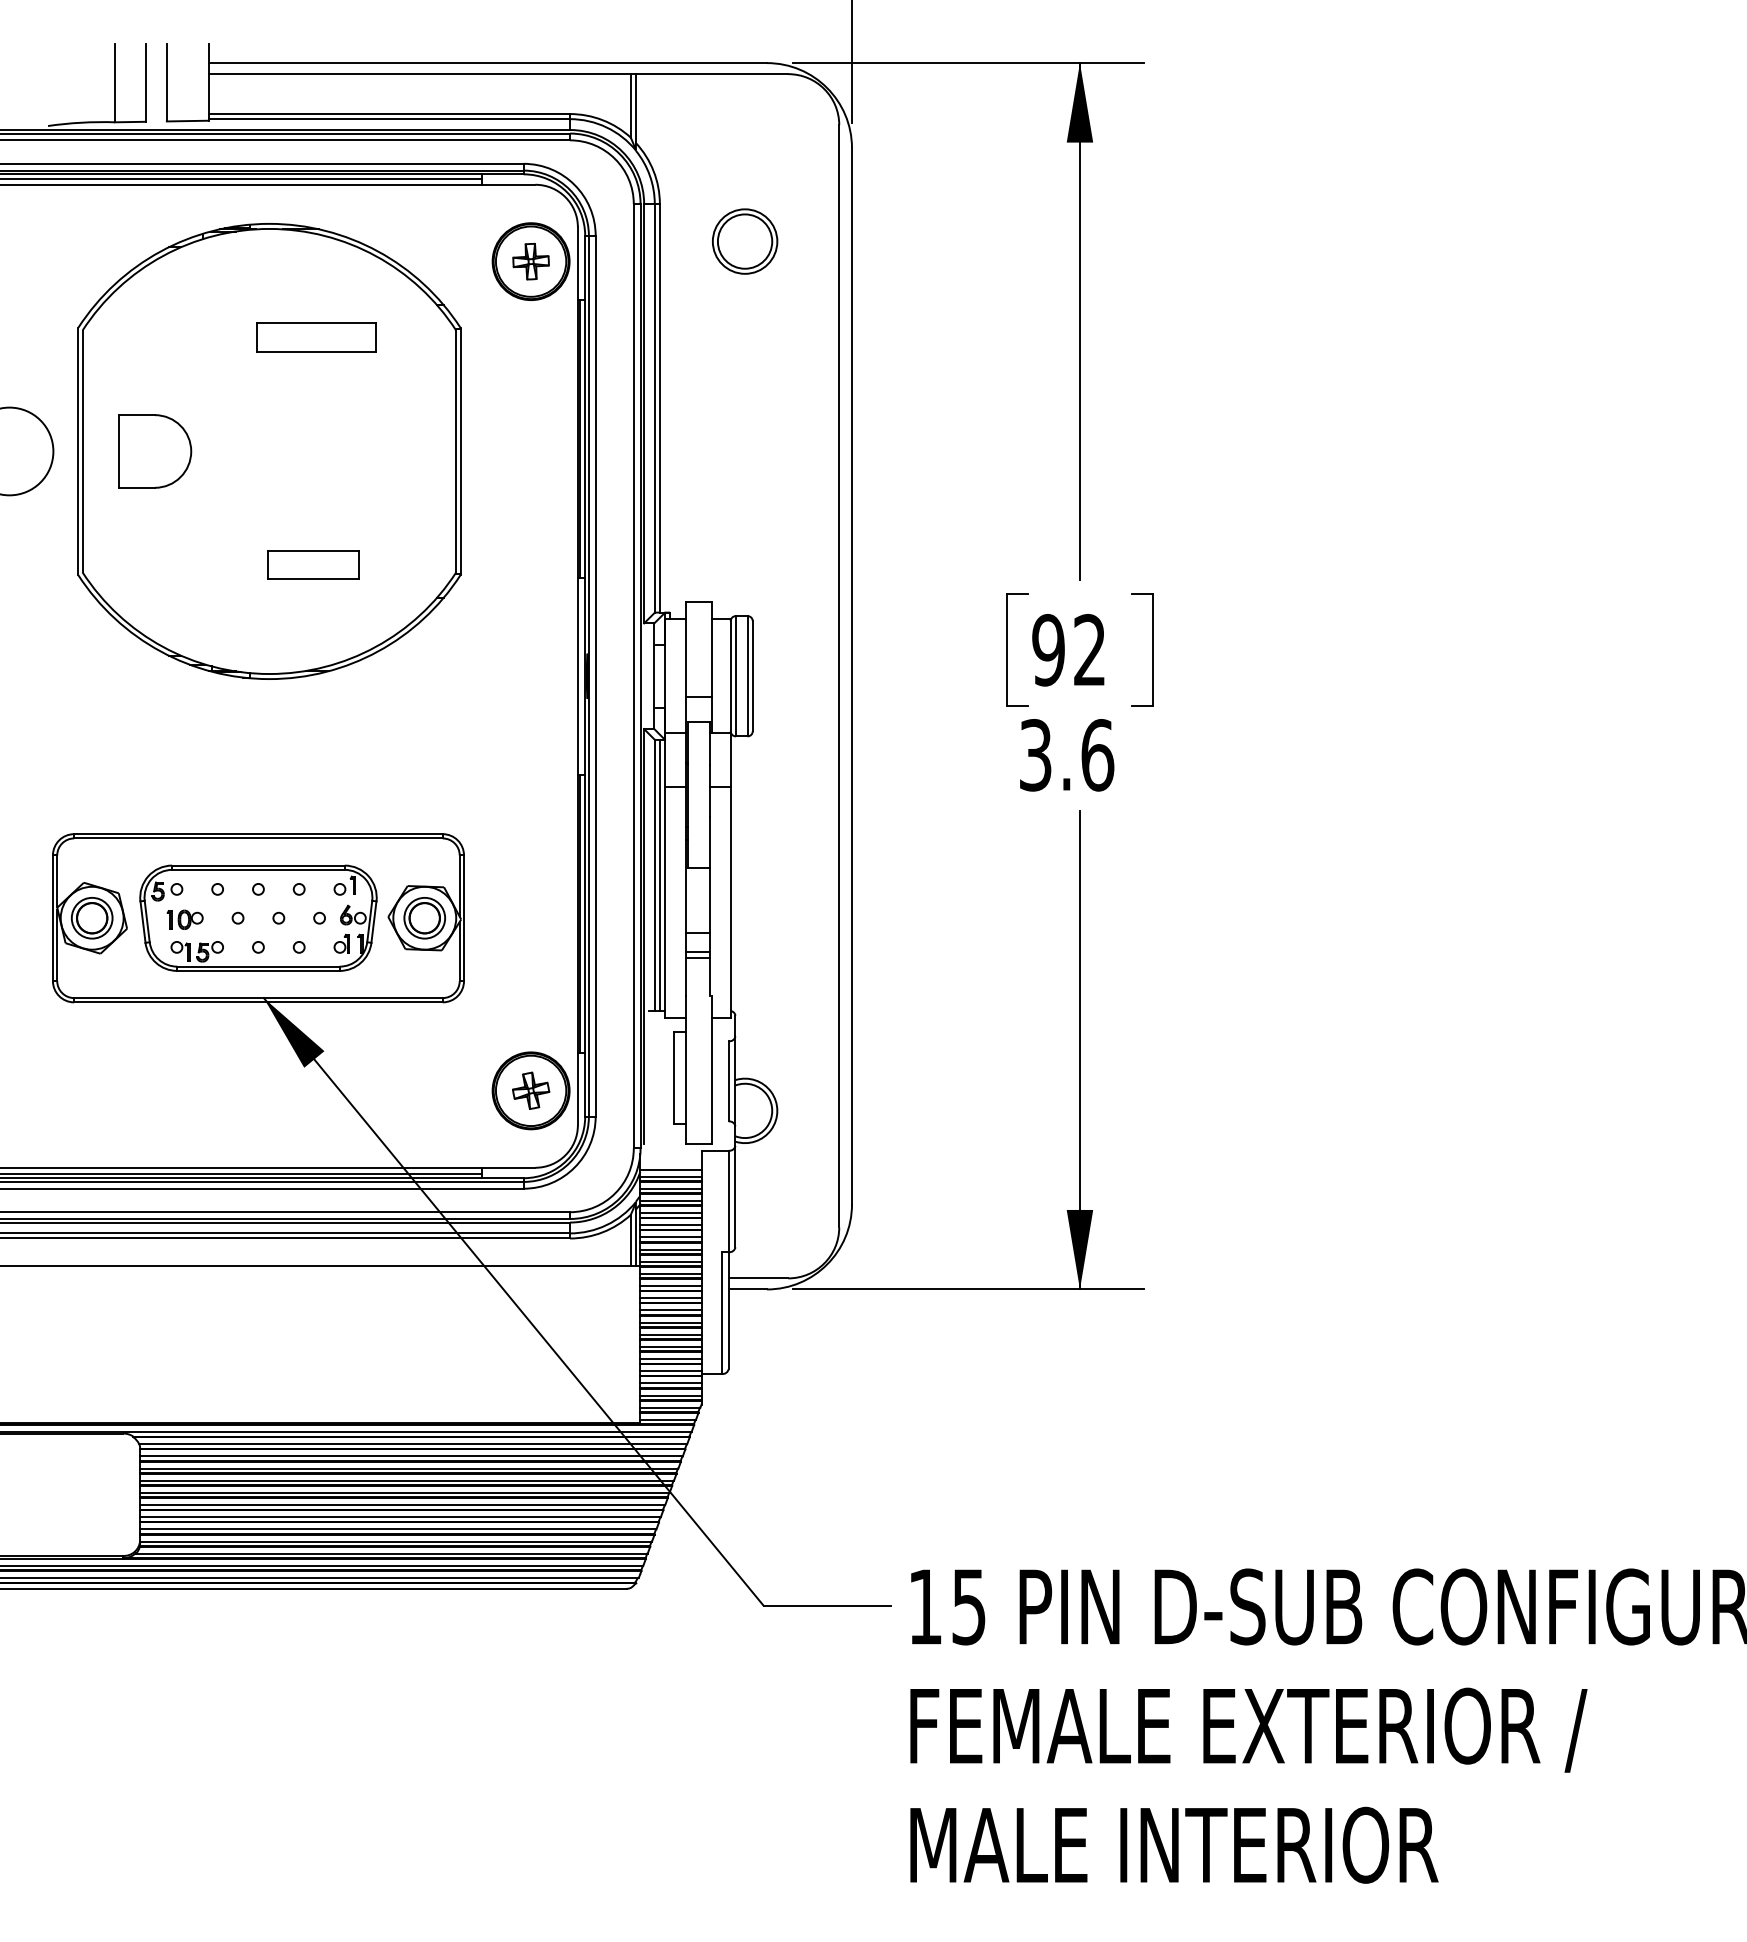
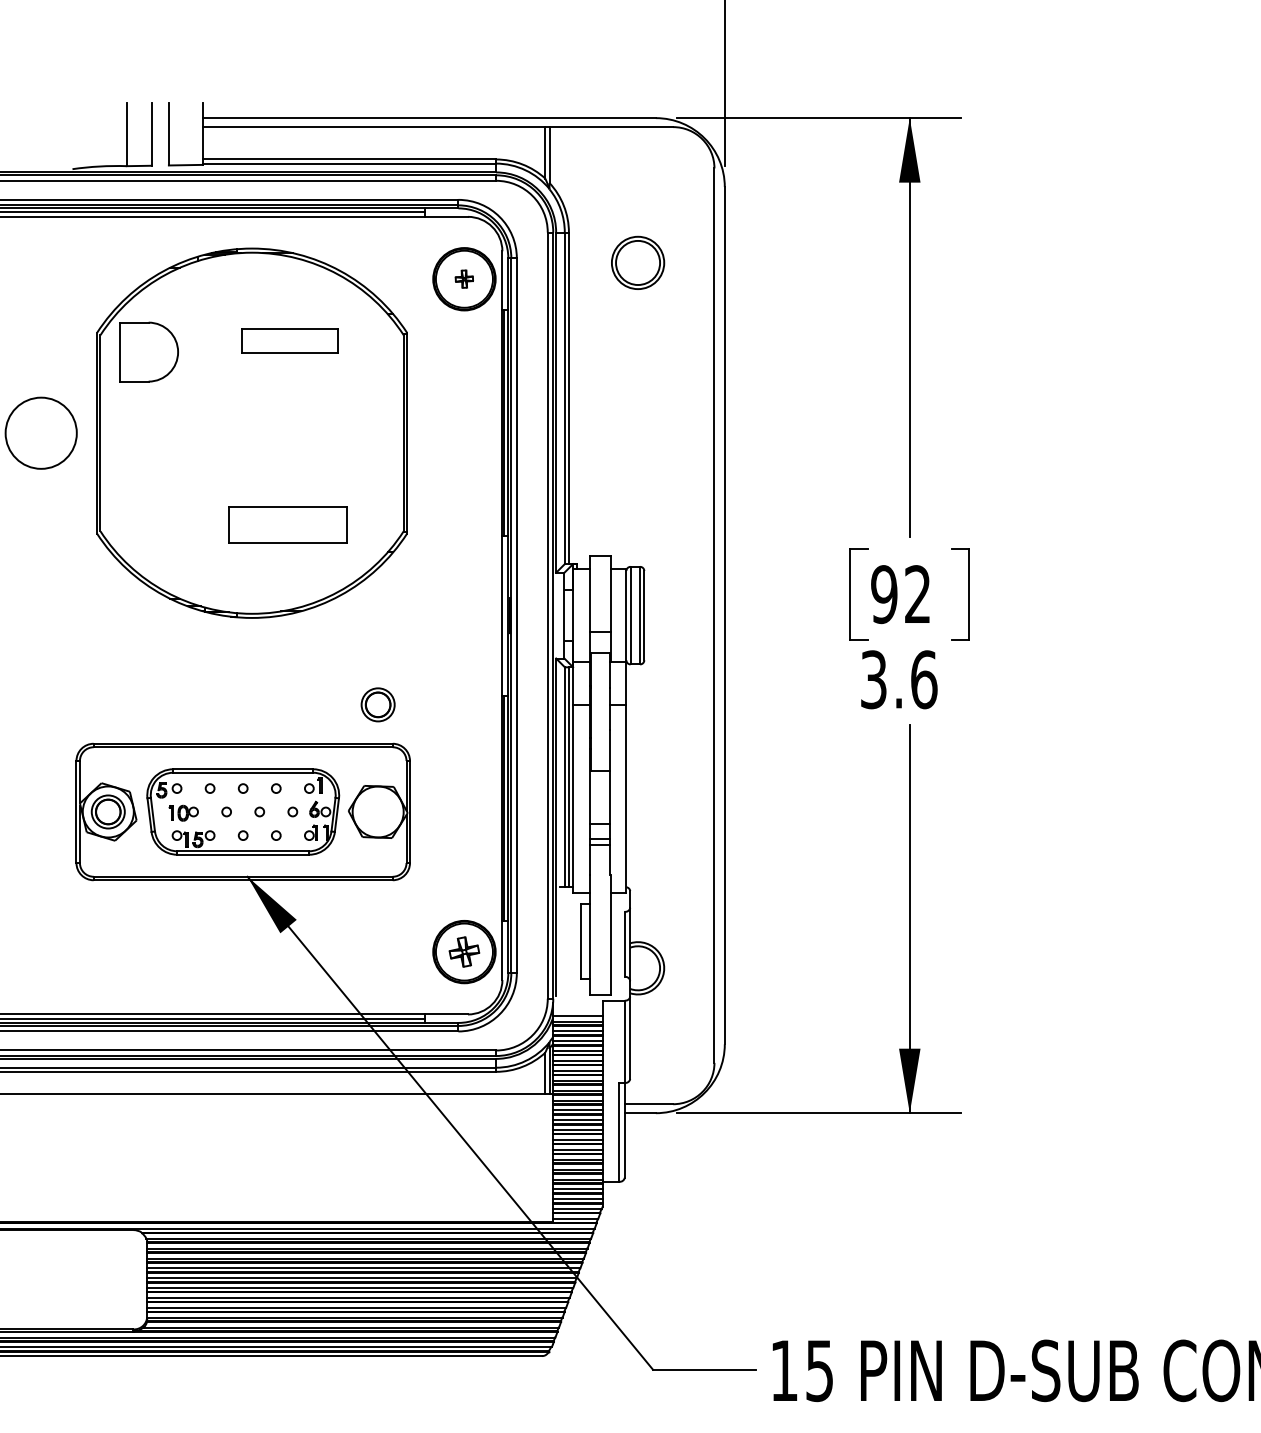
part: (530, 261) -> (463, 279), size x0.6
part: (155, 451) -> (149, 352), moved
part: (313, 564) -> (287, 524), size x1.6
part: (424, 918) -> (377, 705), moved

